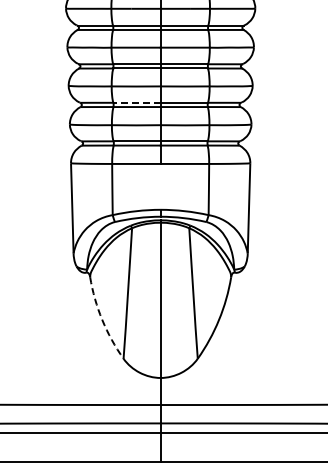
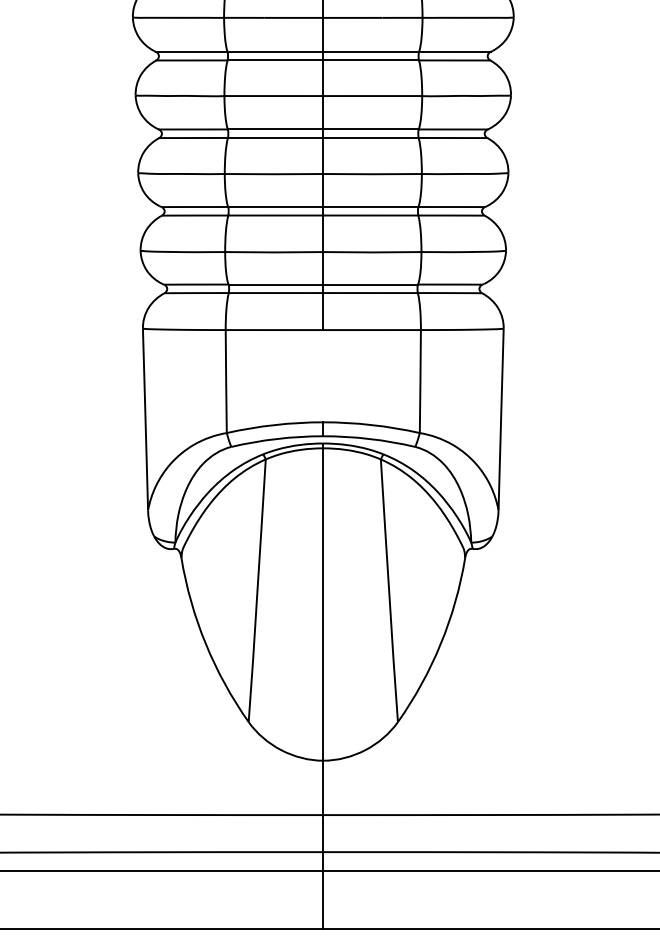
line: (137, 102) -> (276, 206), dashed -> solid
arc: (102, 319) -> (206, 643), dashed -> solid

